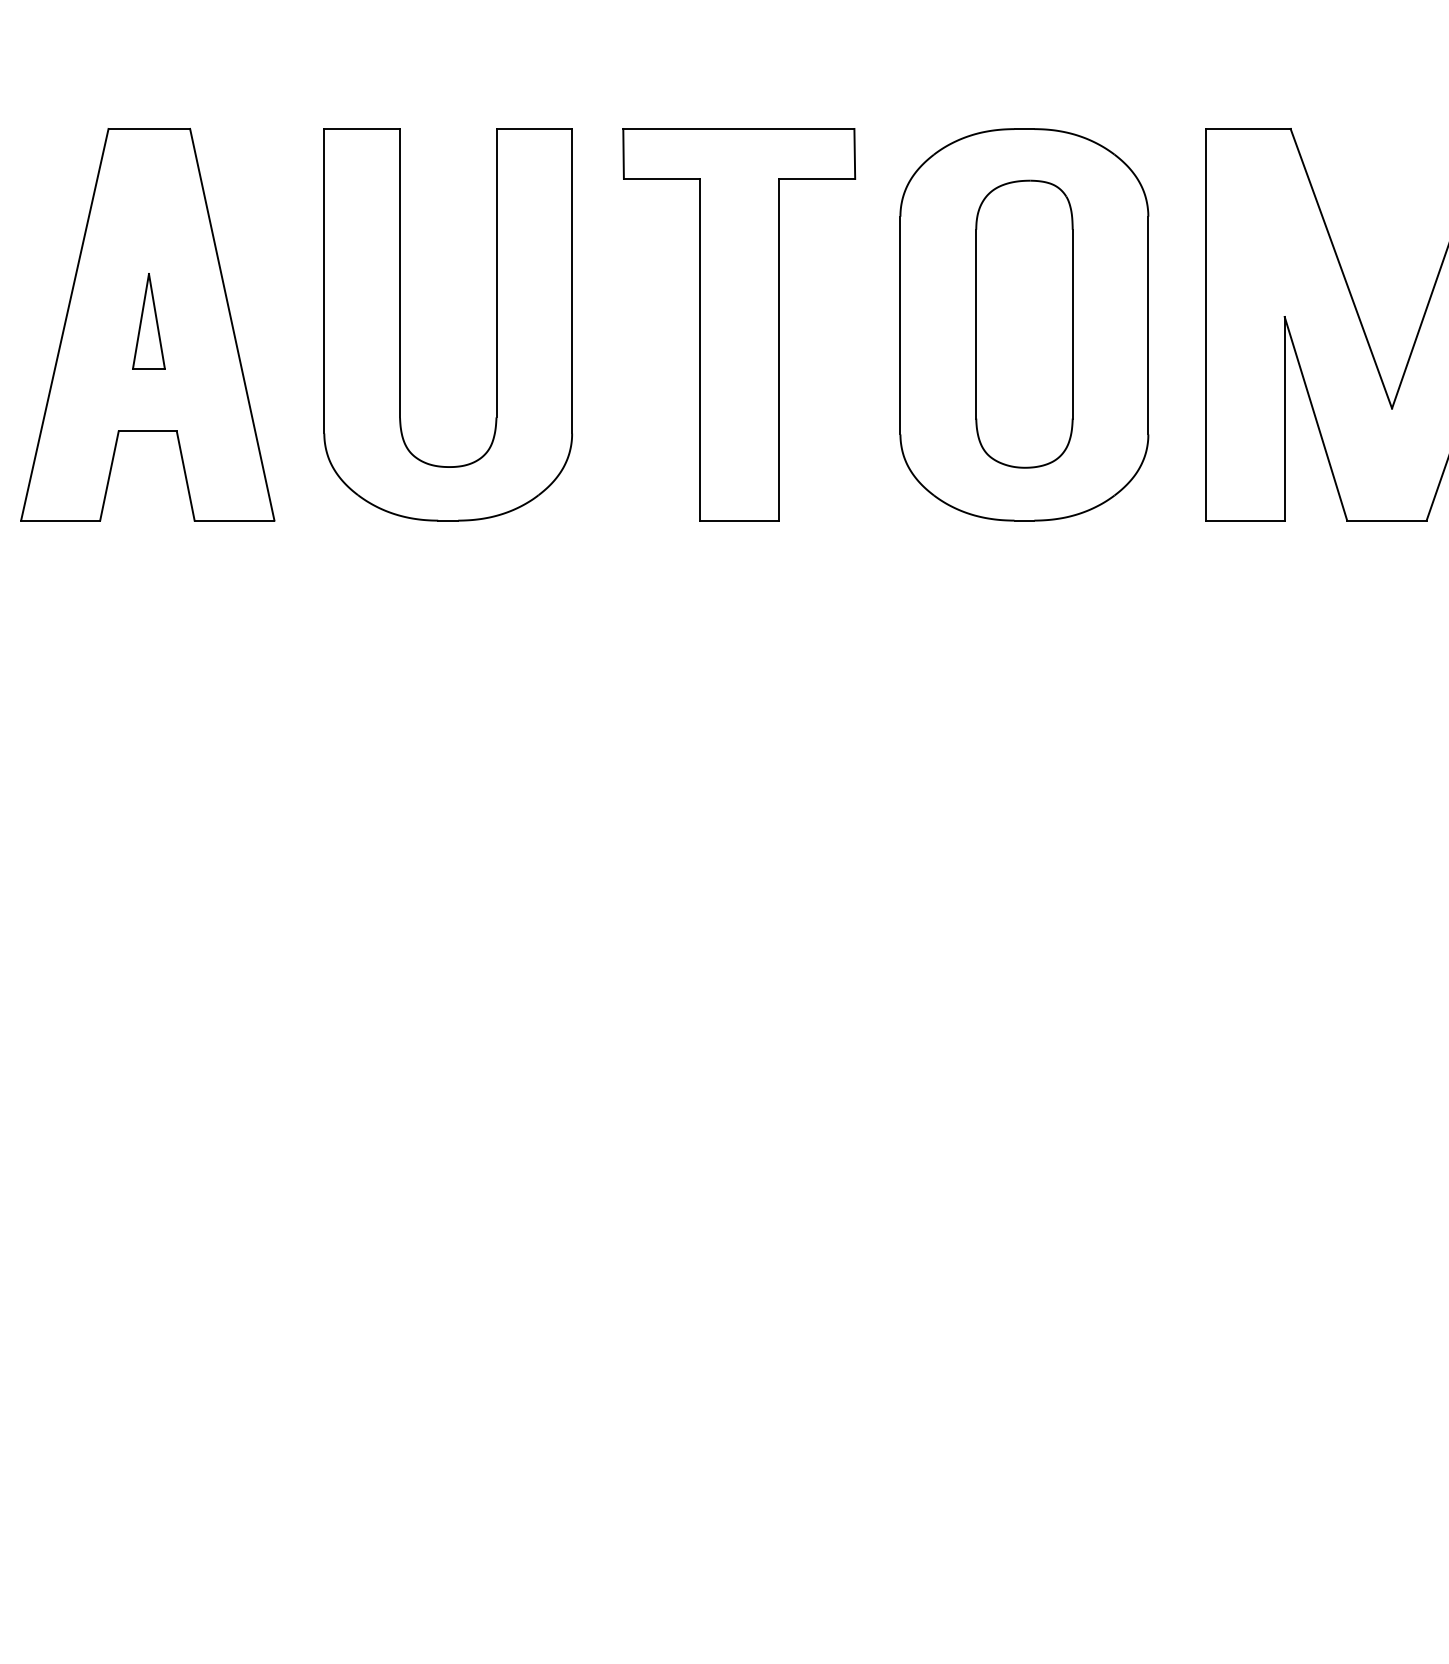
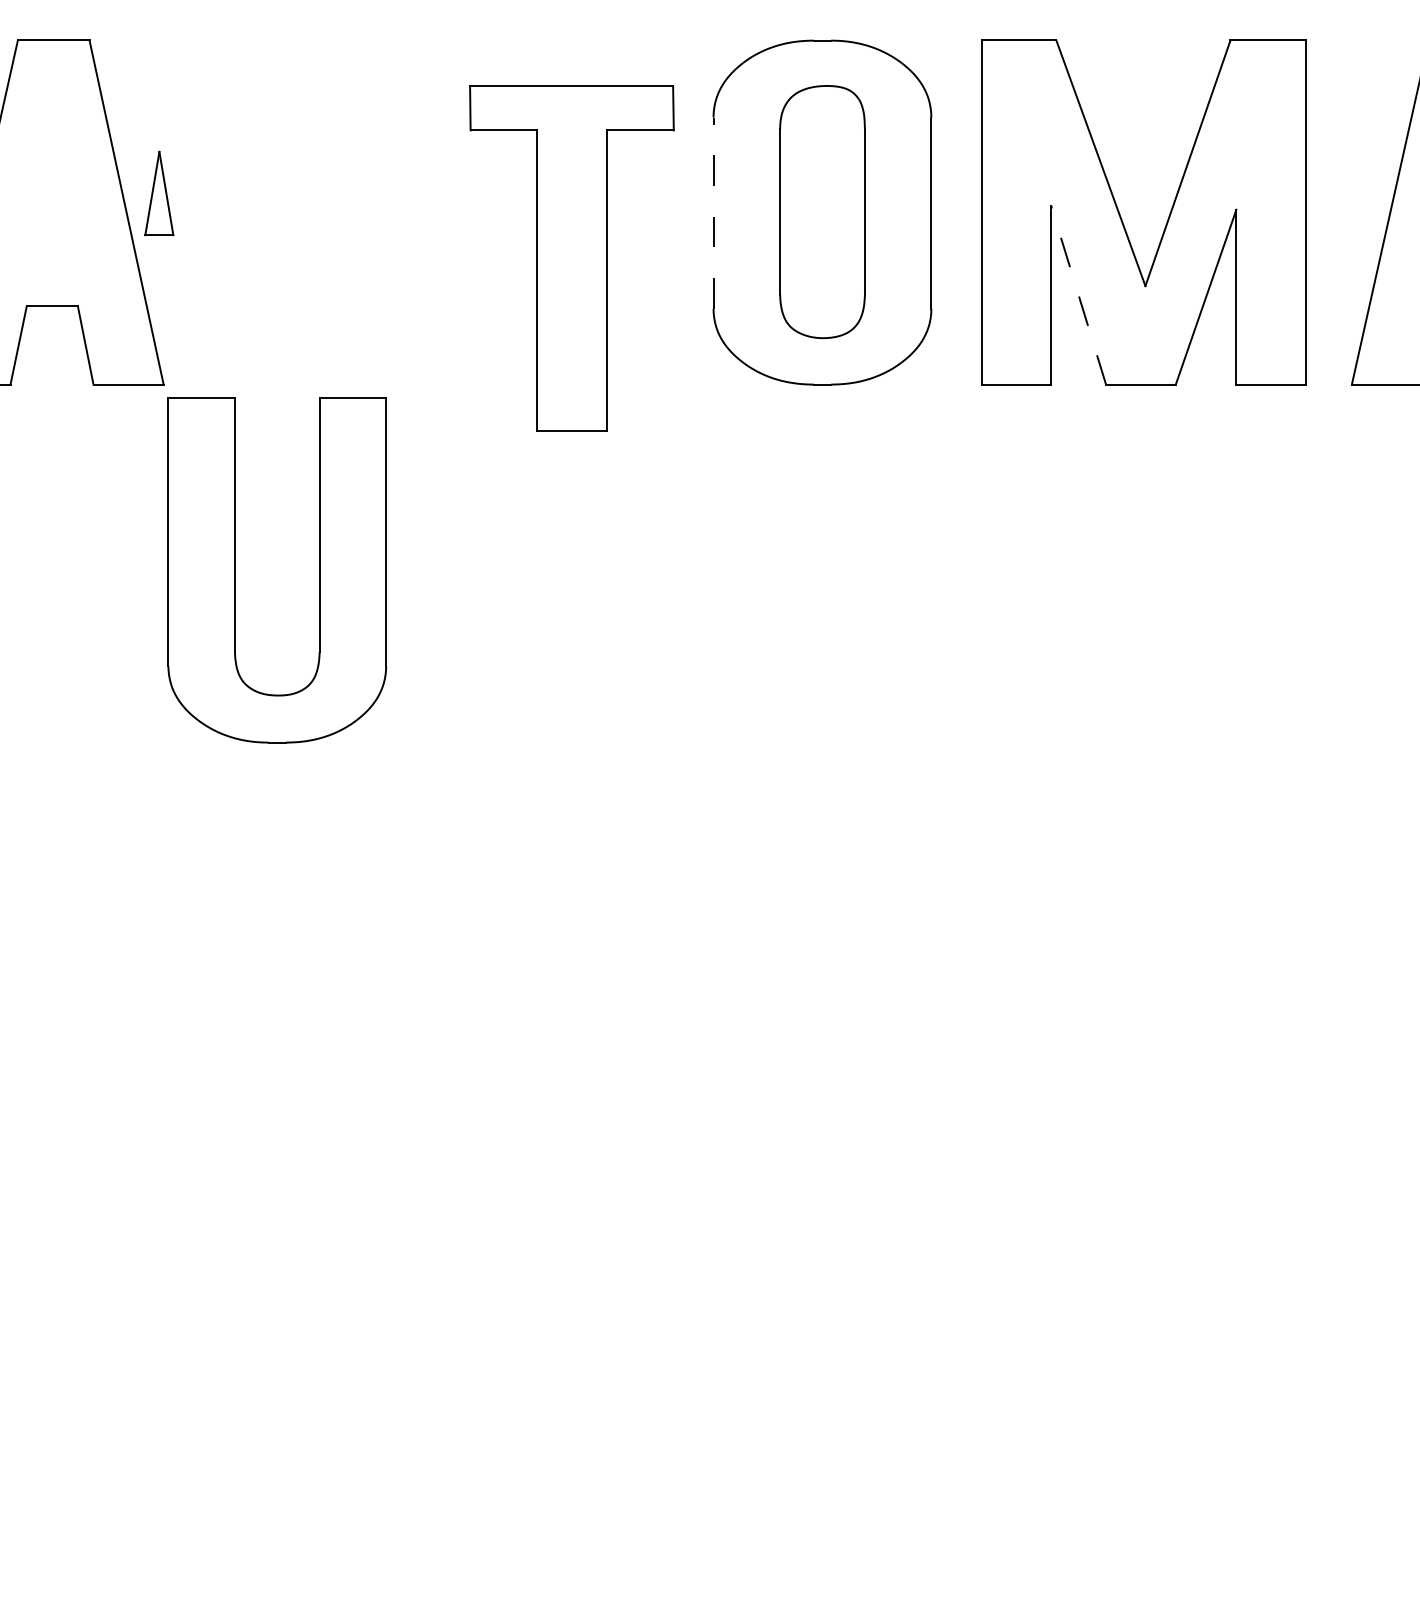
part: (149, 321) -> (159, 193), moved
part: (400, 324) -> (235, 570), moved
part: (738, 324) -> (571, 258), moved
line: (900, 325) -> (713, 213), solid -> dashed
line: (1315, 419) -> (1078, 295), solid -> dashed

